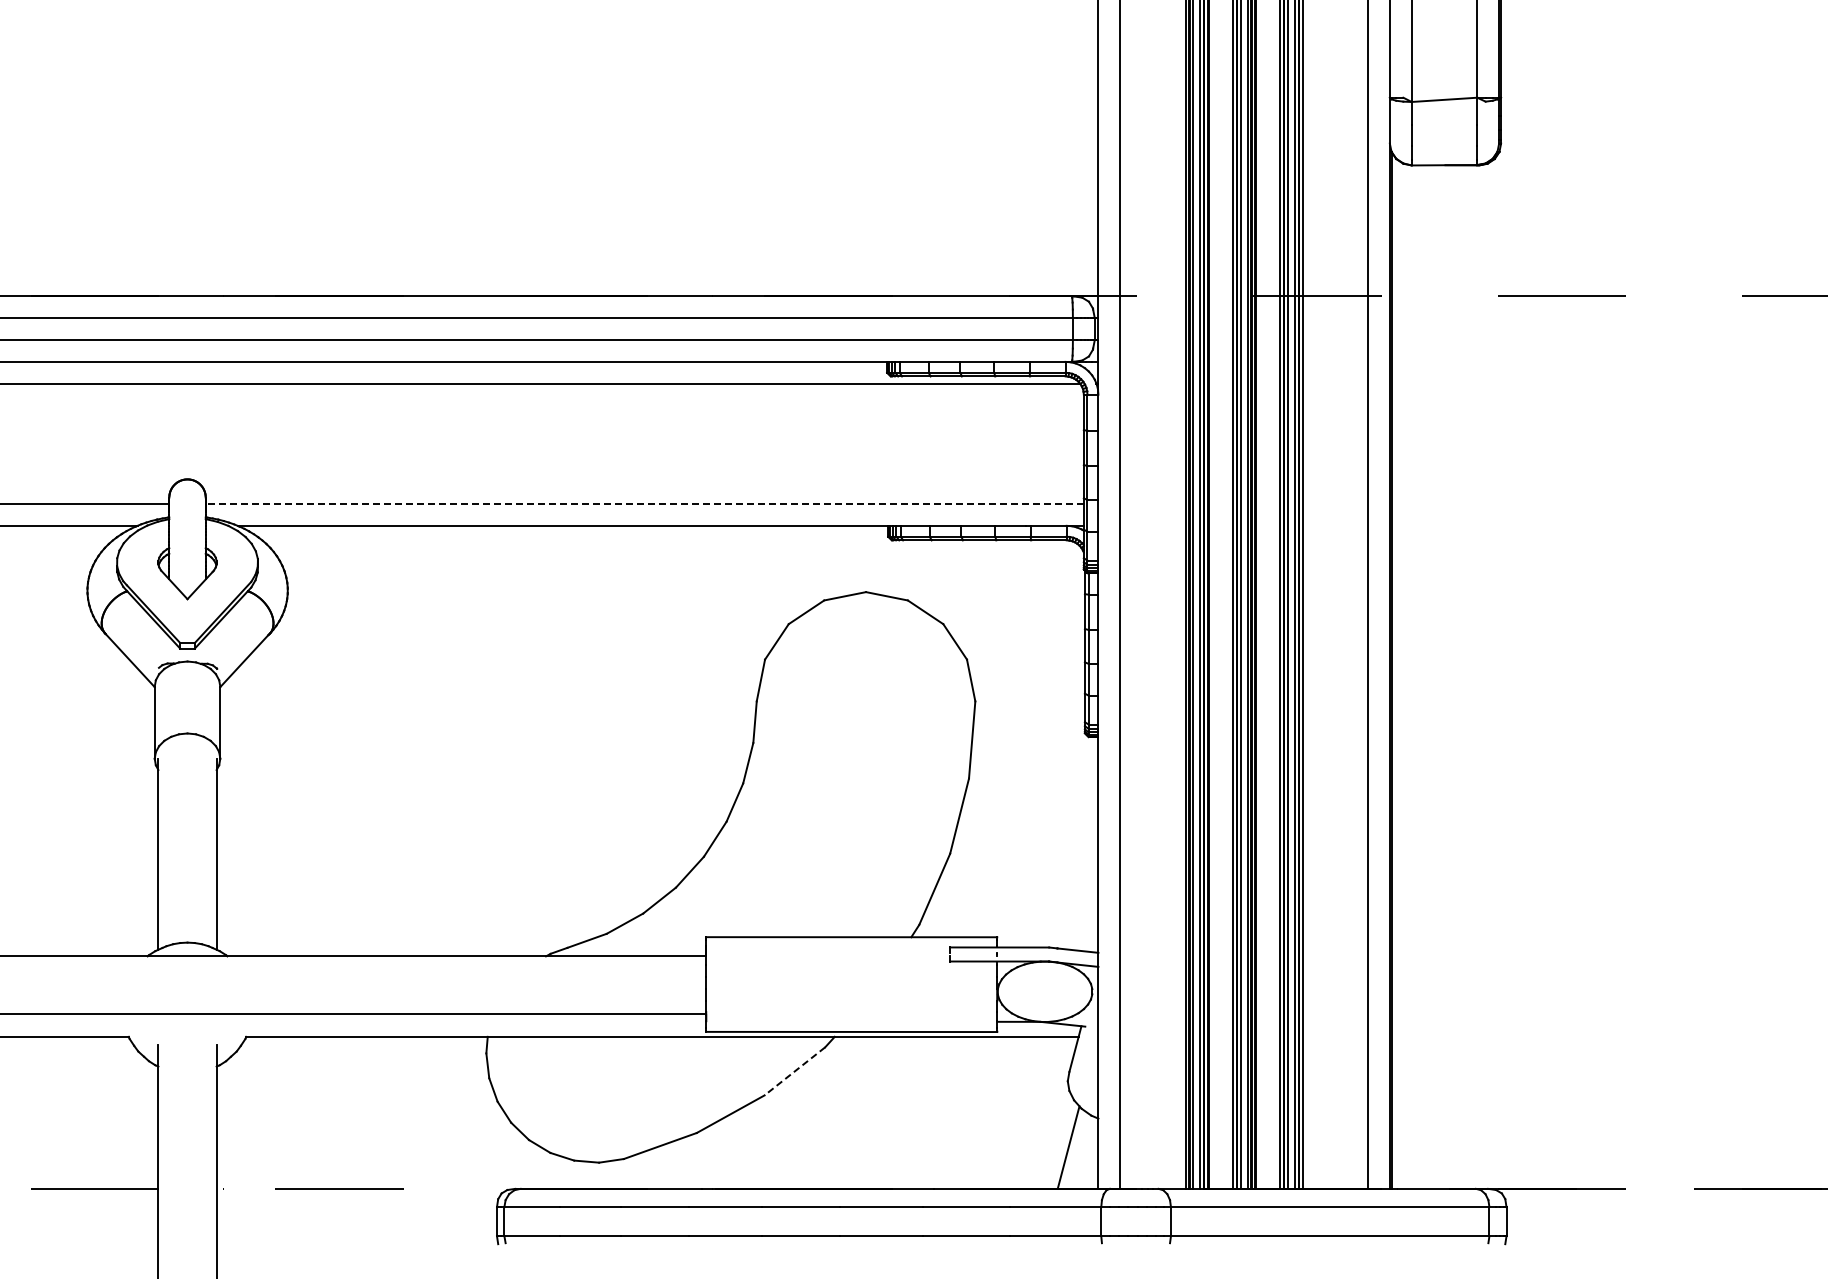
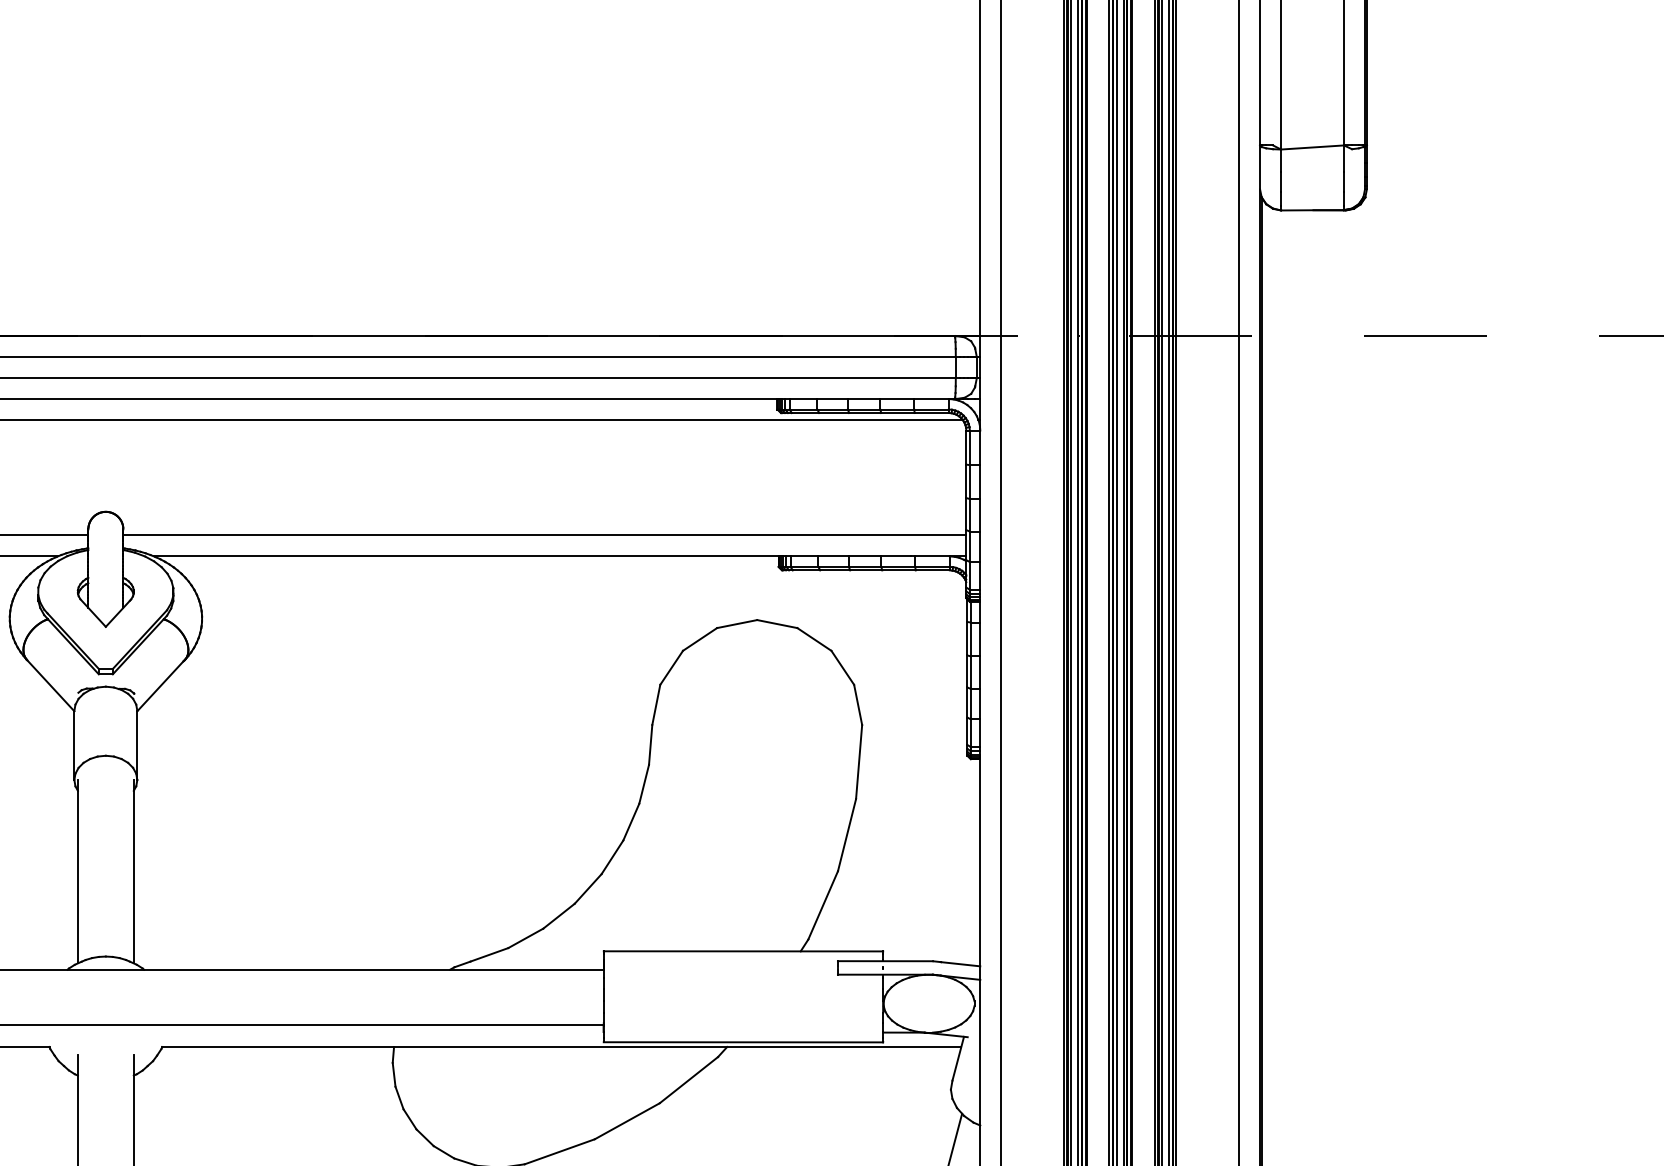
line: (644, 503) -> (544, 534), dashed -> solid
line: (794, 1071) -> (688, 1080), dashed -> solid

